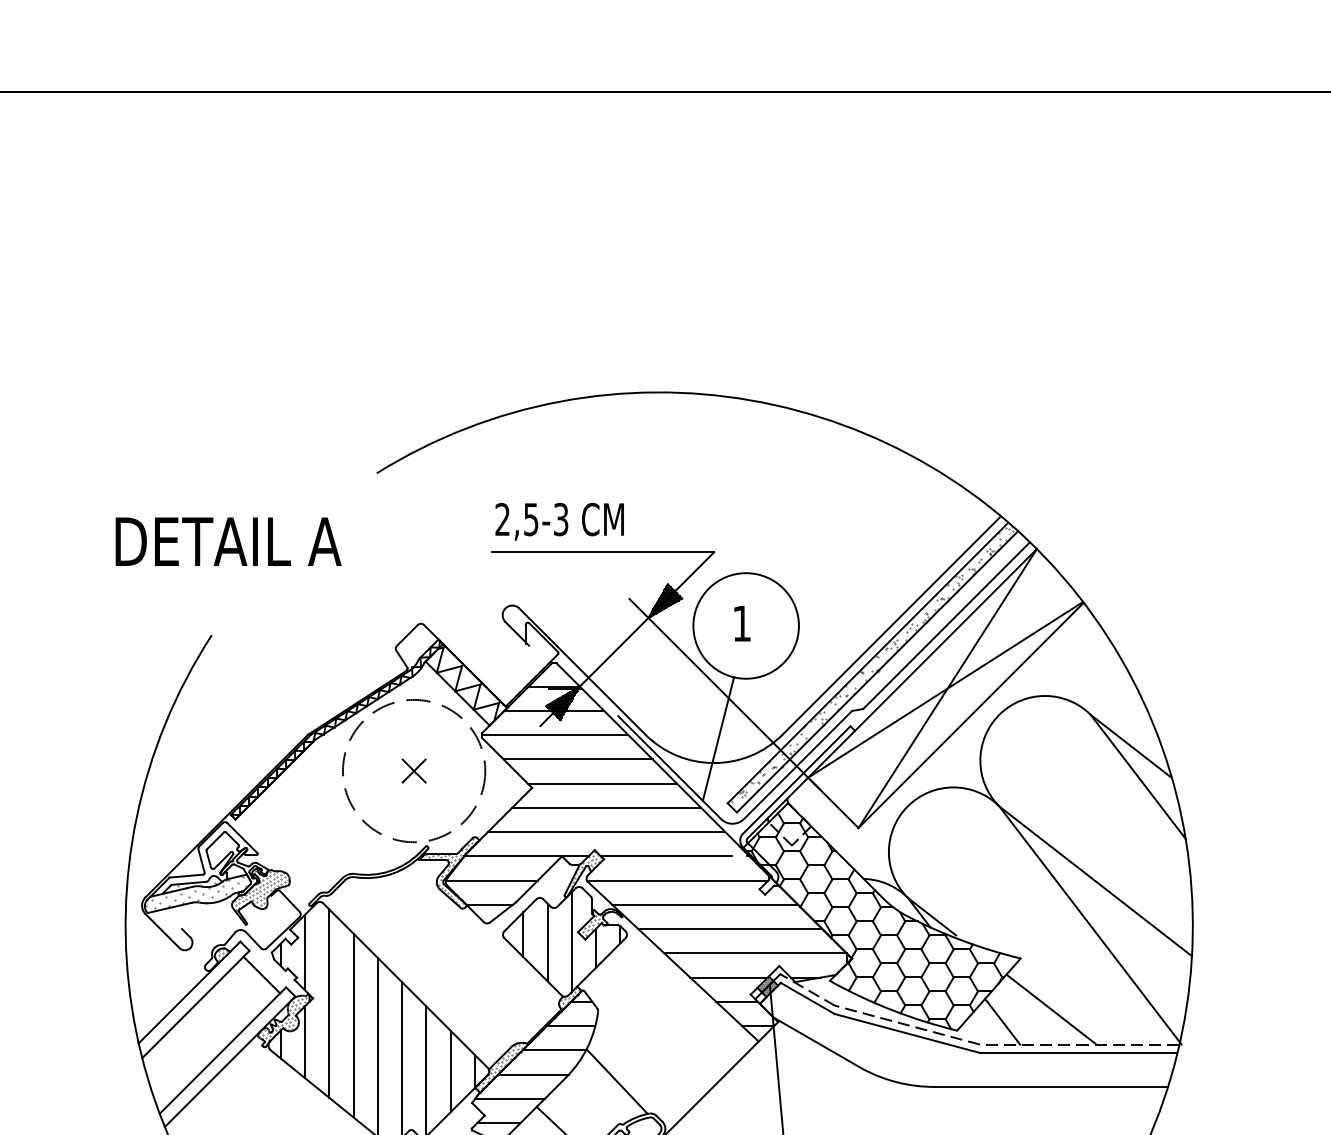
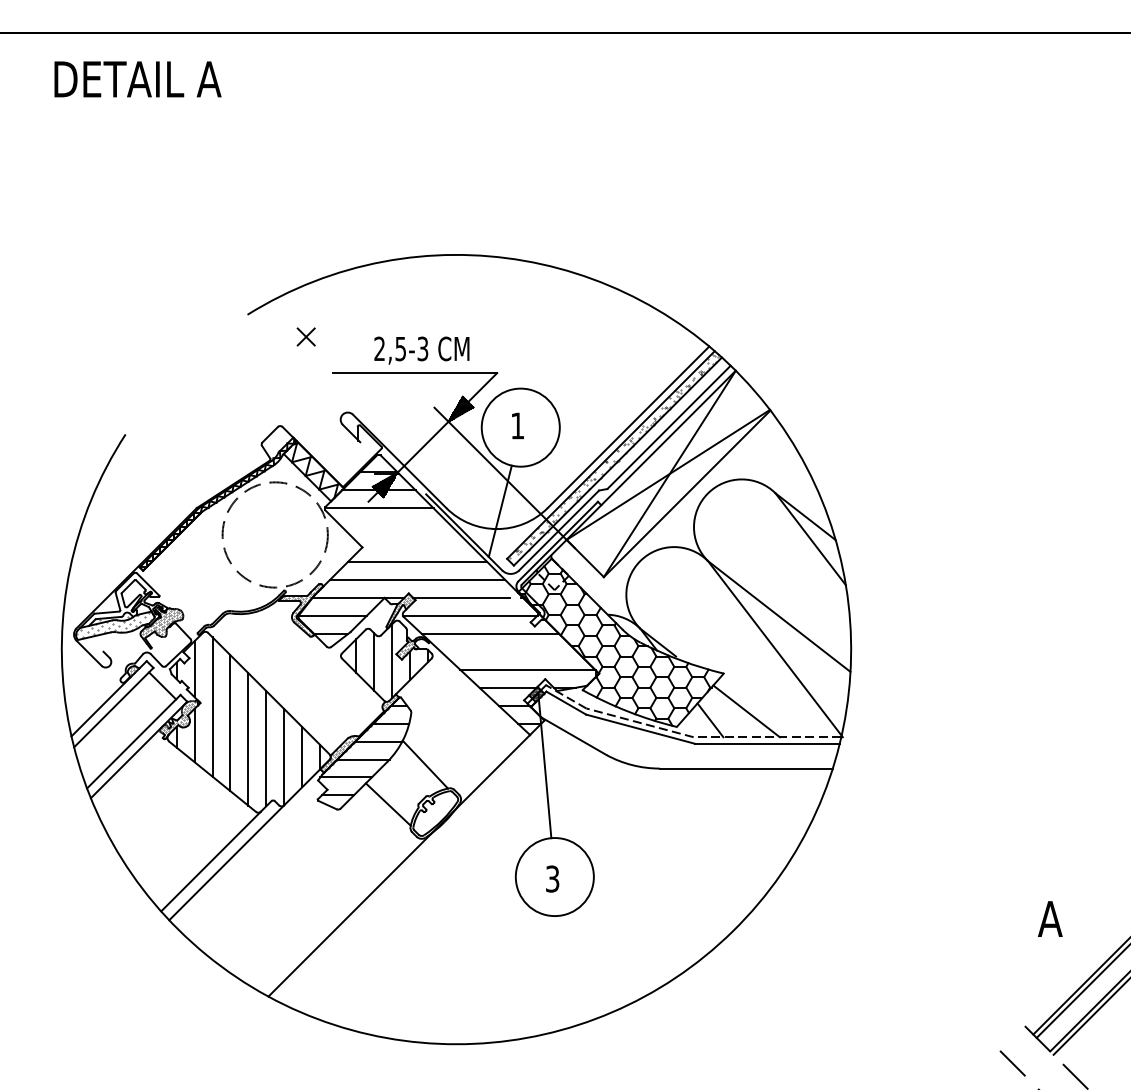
text: (559, 521) -> (421, 350), moved
text: (227, 541) -> (137, 79), moved
line: (578, 759) -> (396, 526), removed
part: (413, 770) -> (305, 336), moved
line: (602, 783) -> (414, 544), removed
line: (730, 928) -> (509, 651), removed

